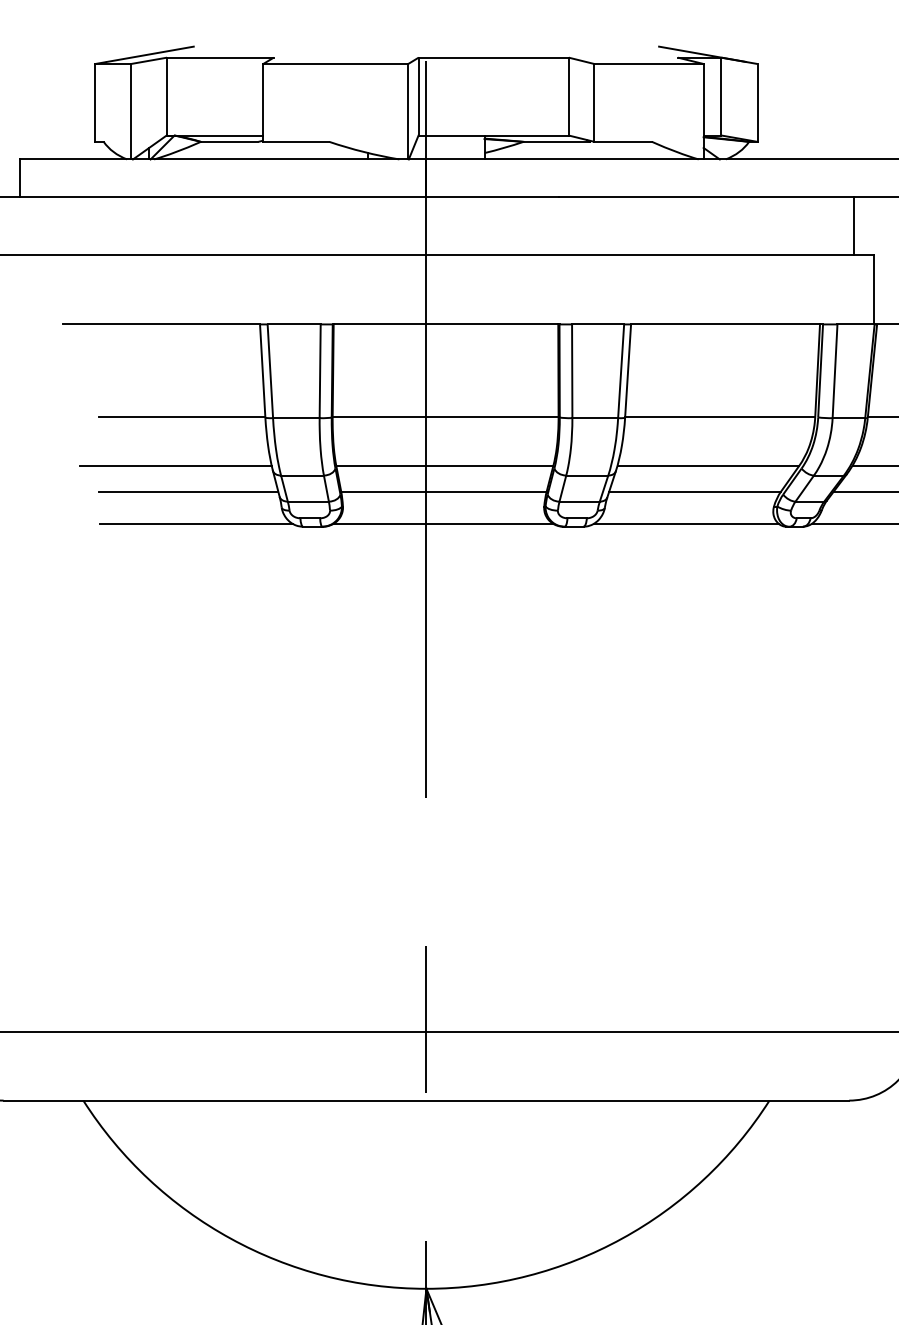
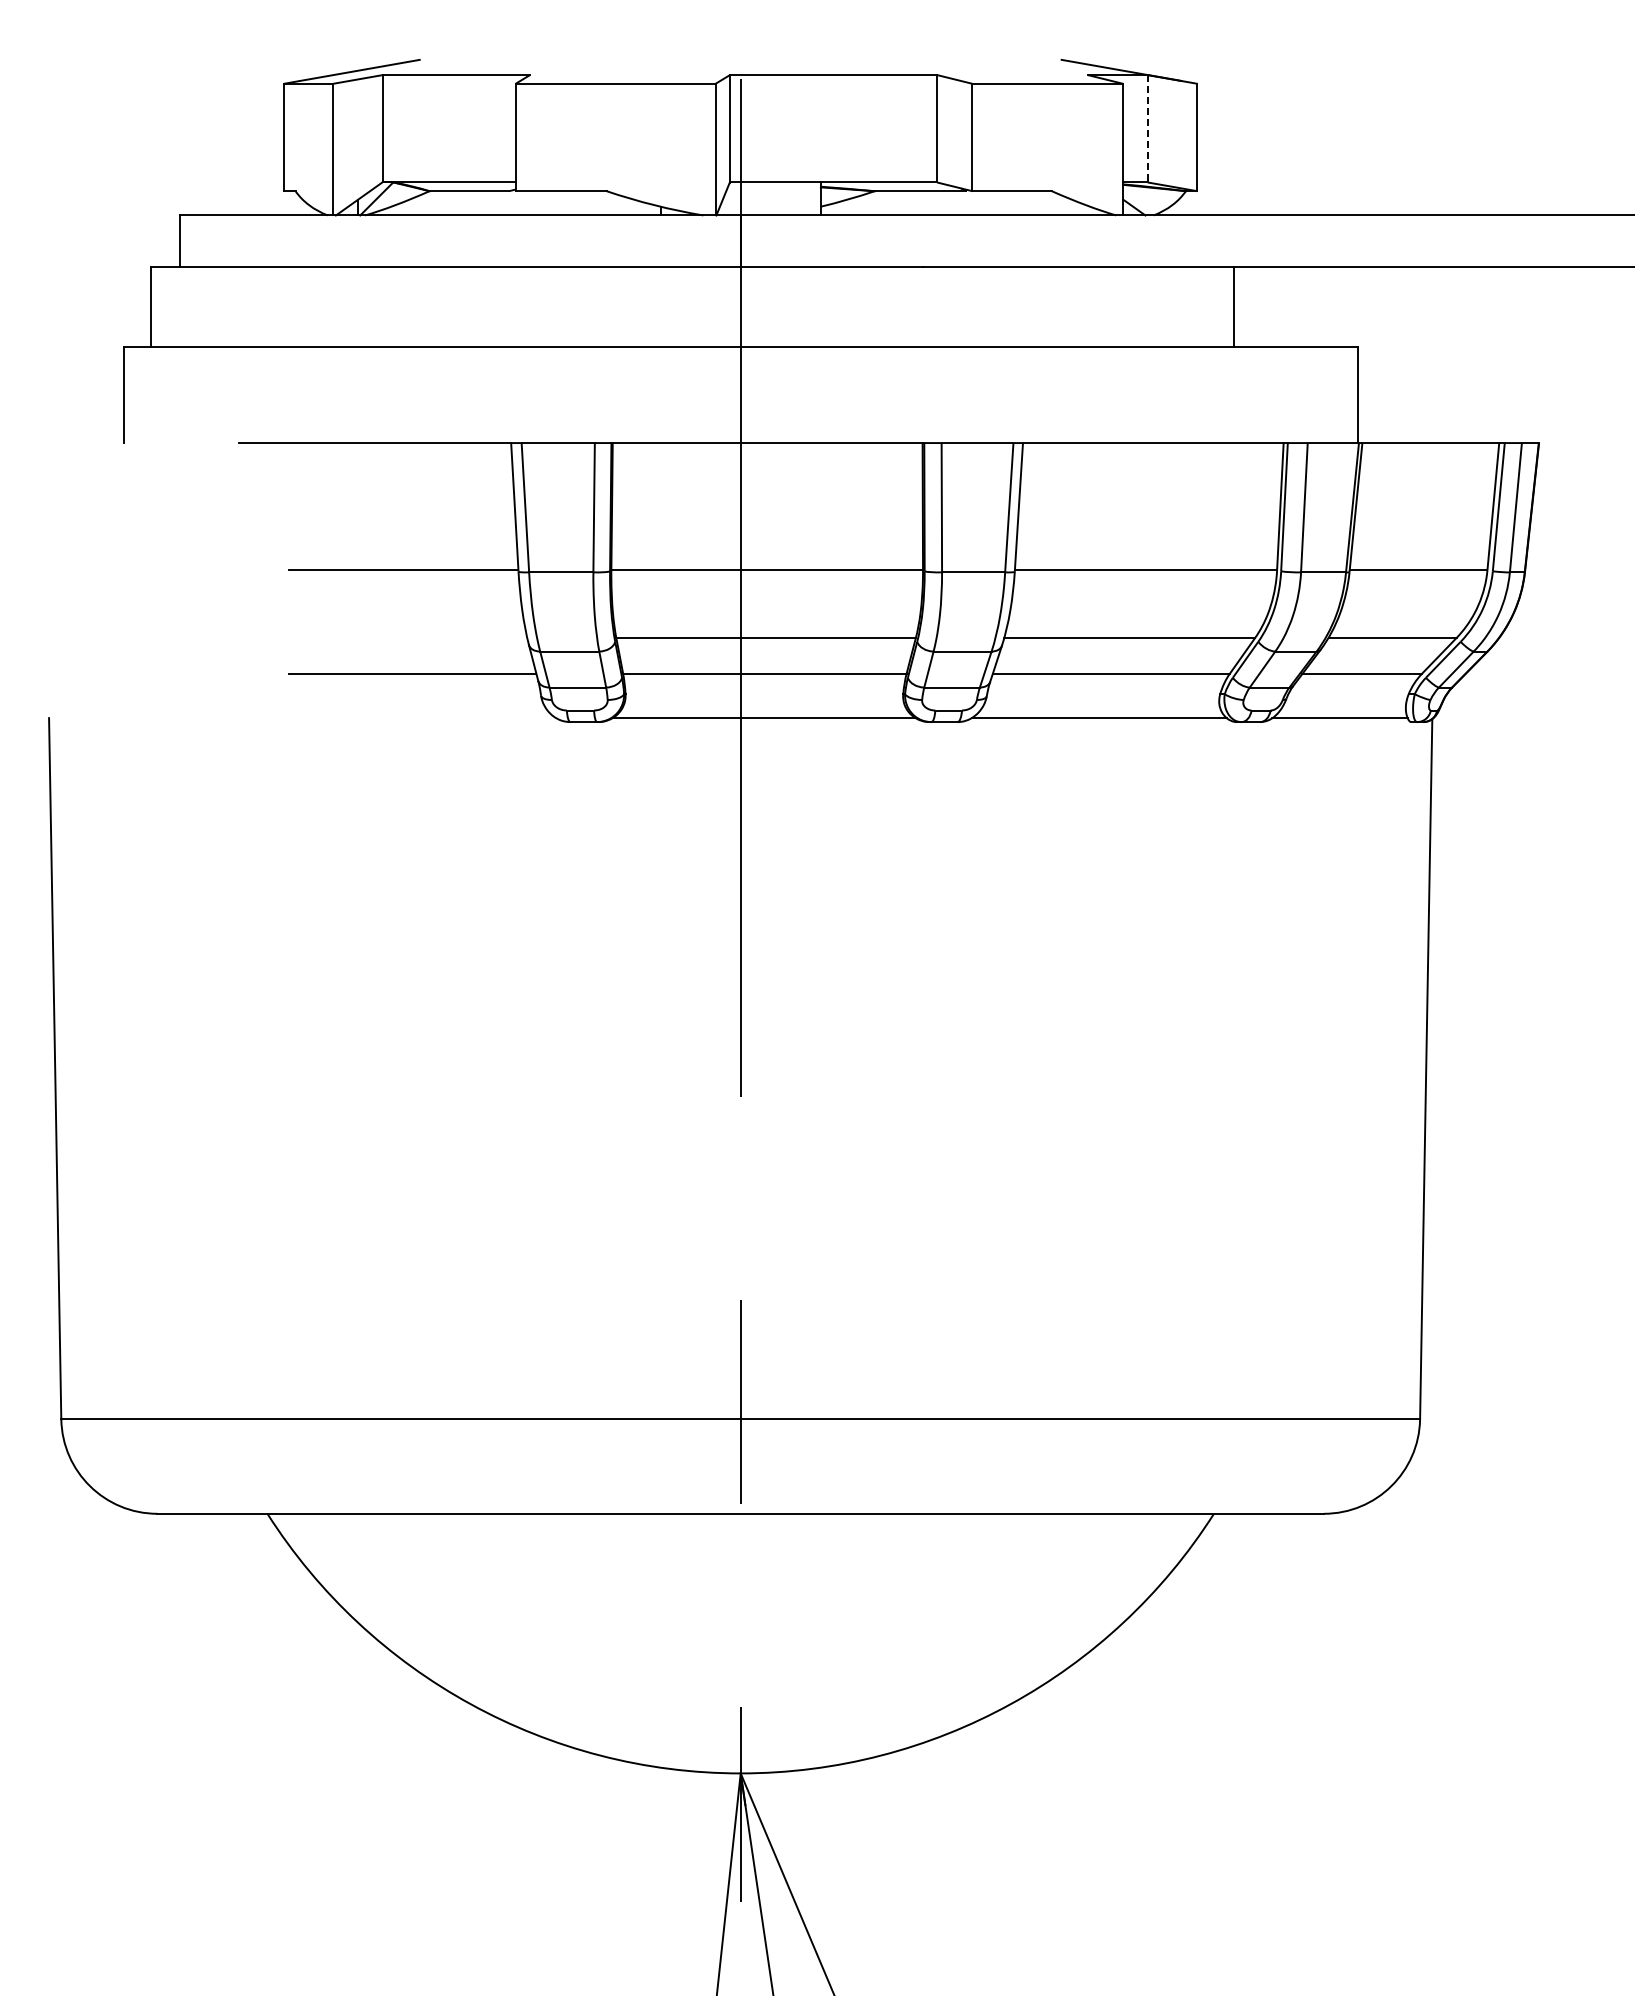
line: (721, 96) -> (1147, 128), solid -> dashed
line: (853, 225) -> (1234, 306), moved
line: (176, 465) -> (395, 637), removed
line: (195, 524) -> (422, 718), removed

